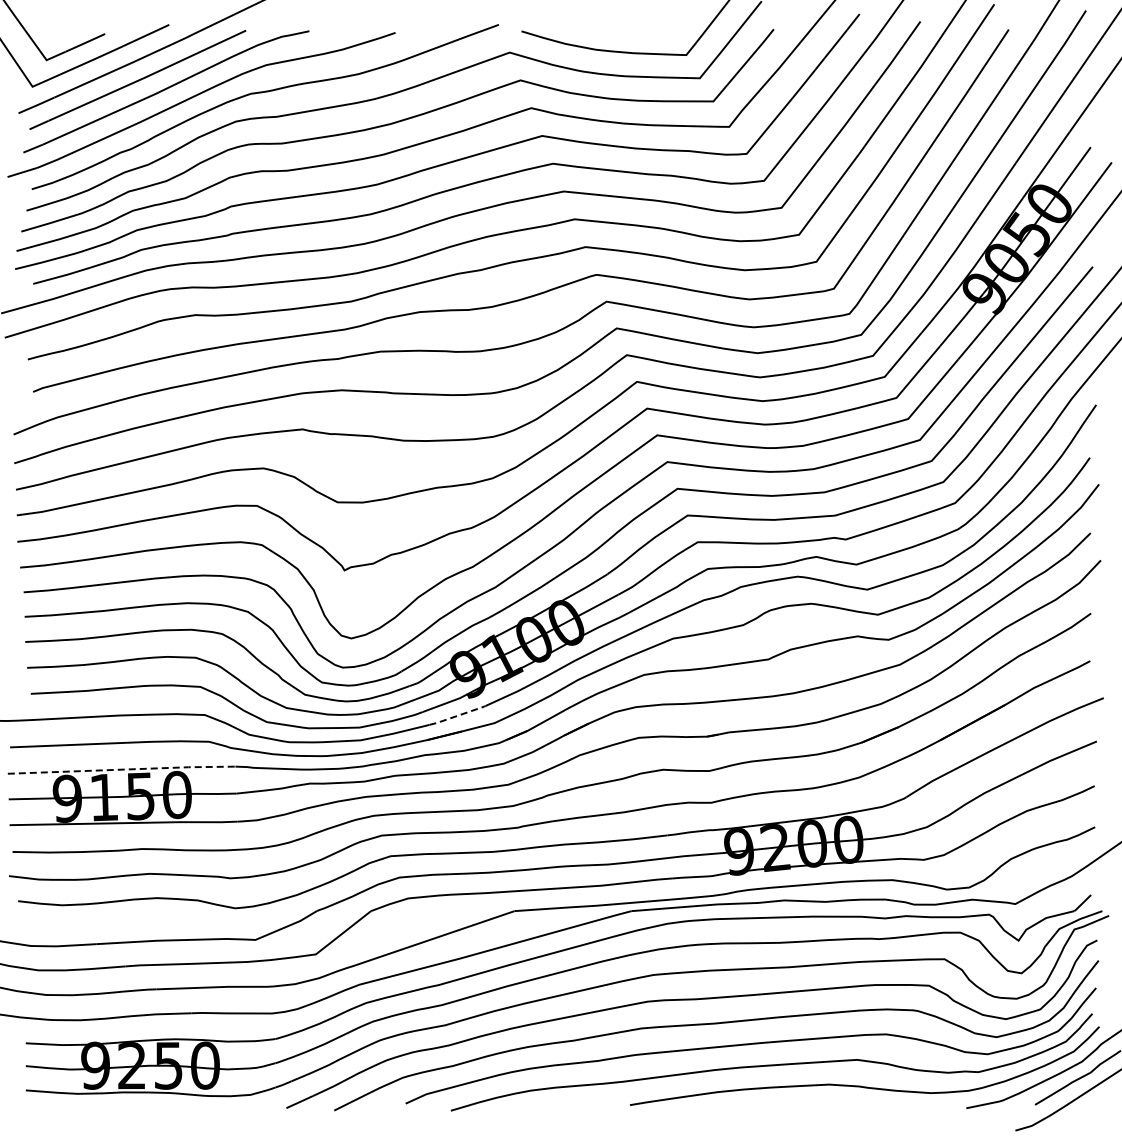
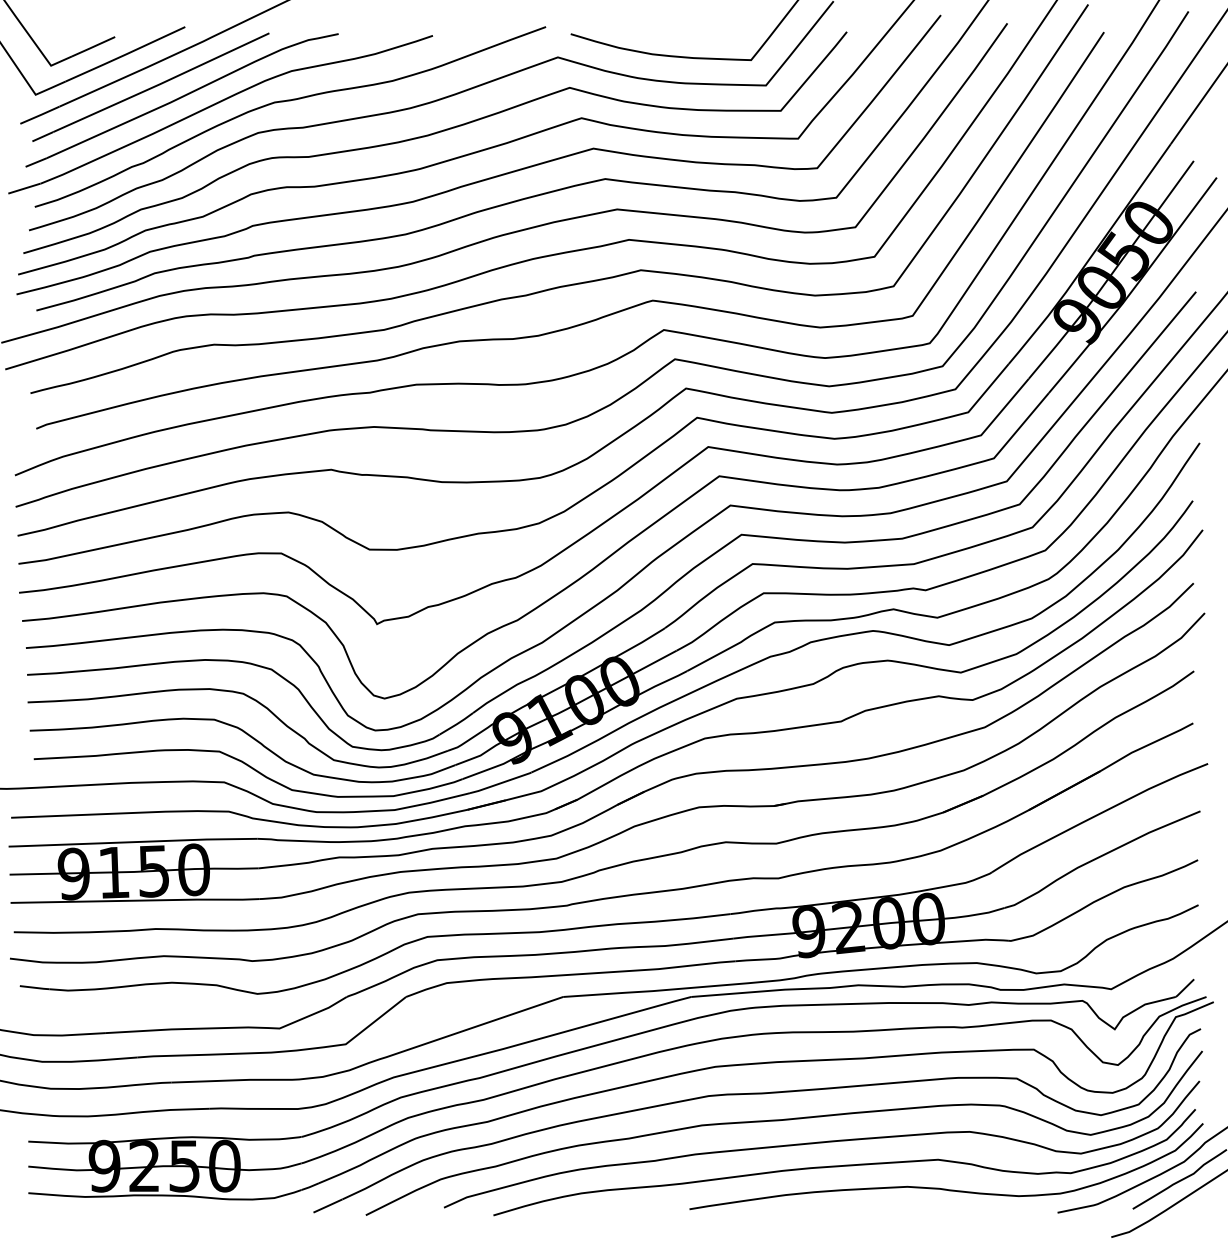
line: (457, 715) -> (500, 782), dashed -> solid
line: (121, 769) -> (133, 841), dashed -> solid

